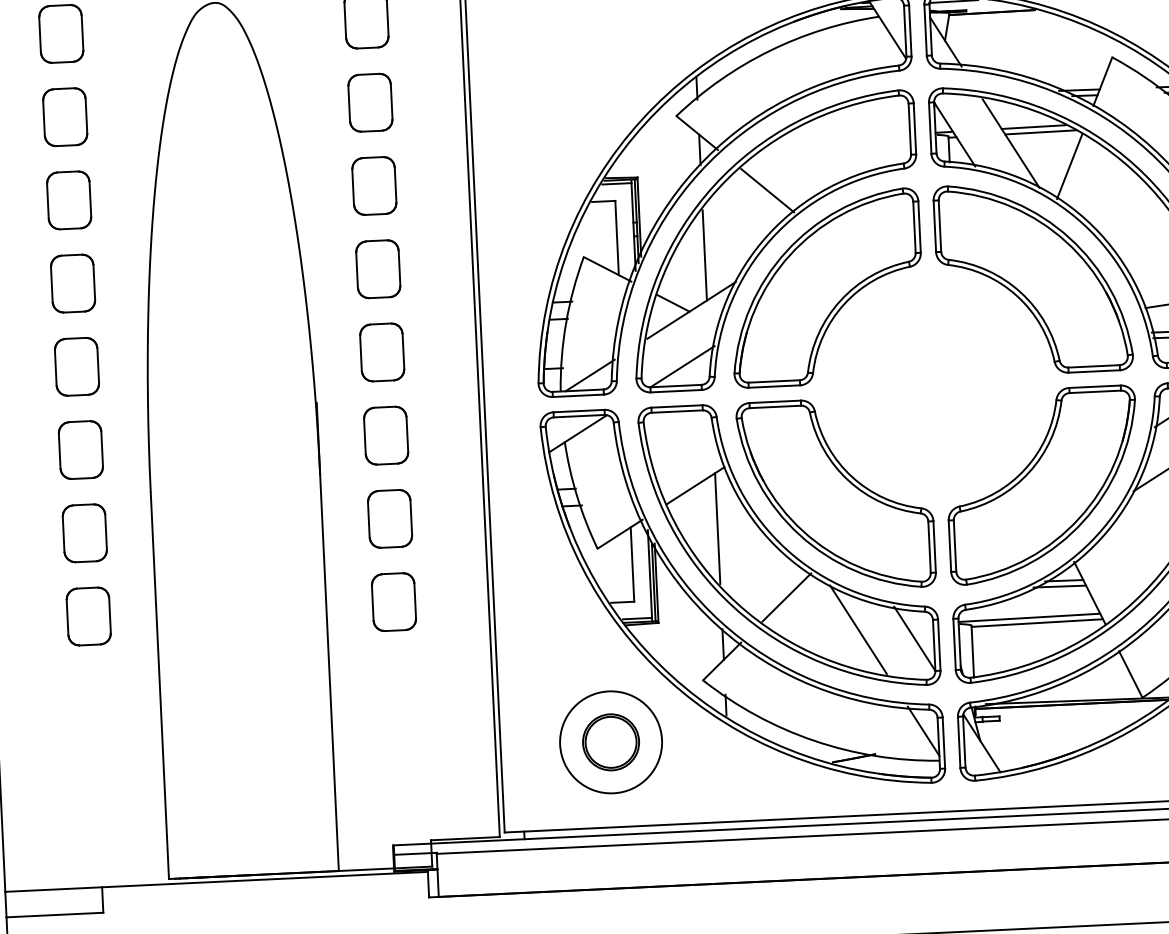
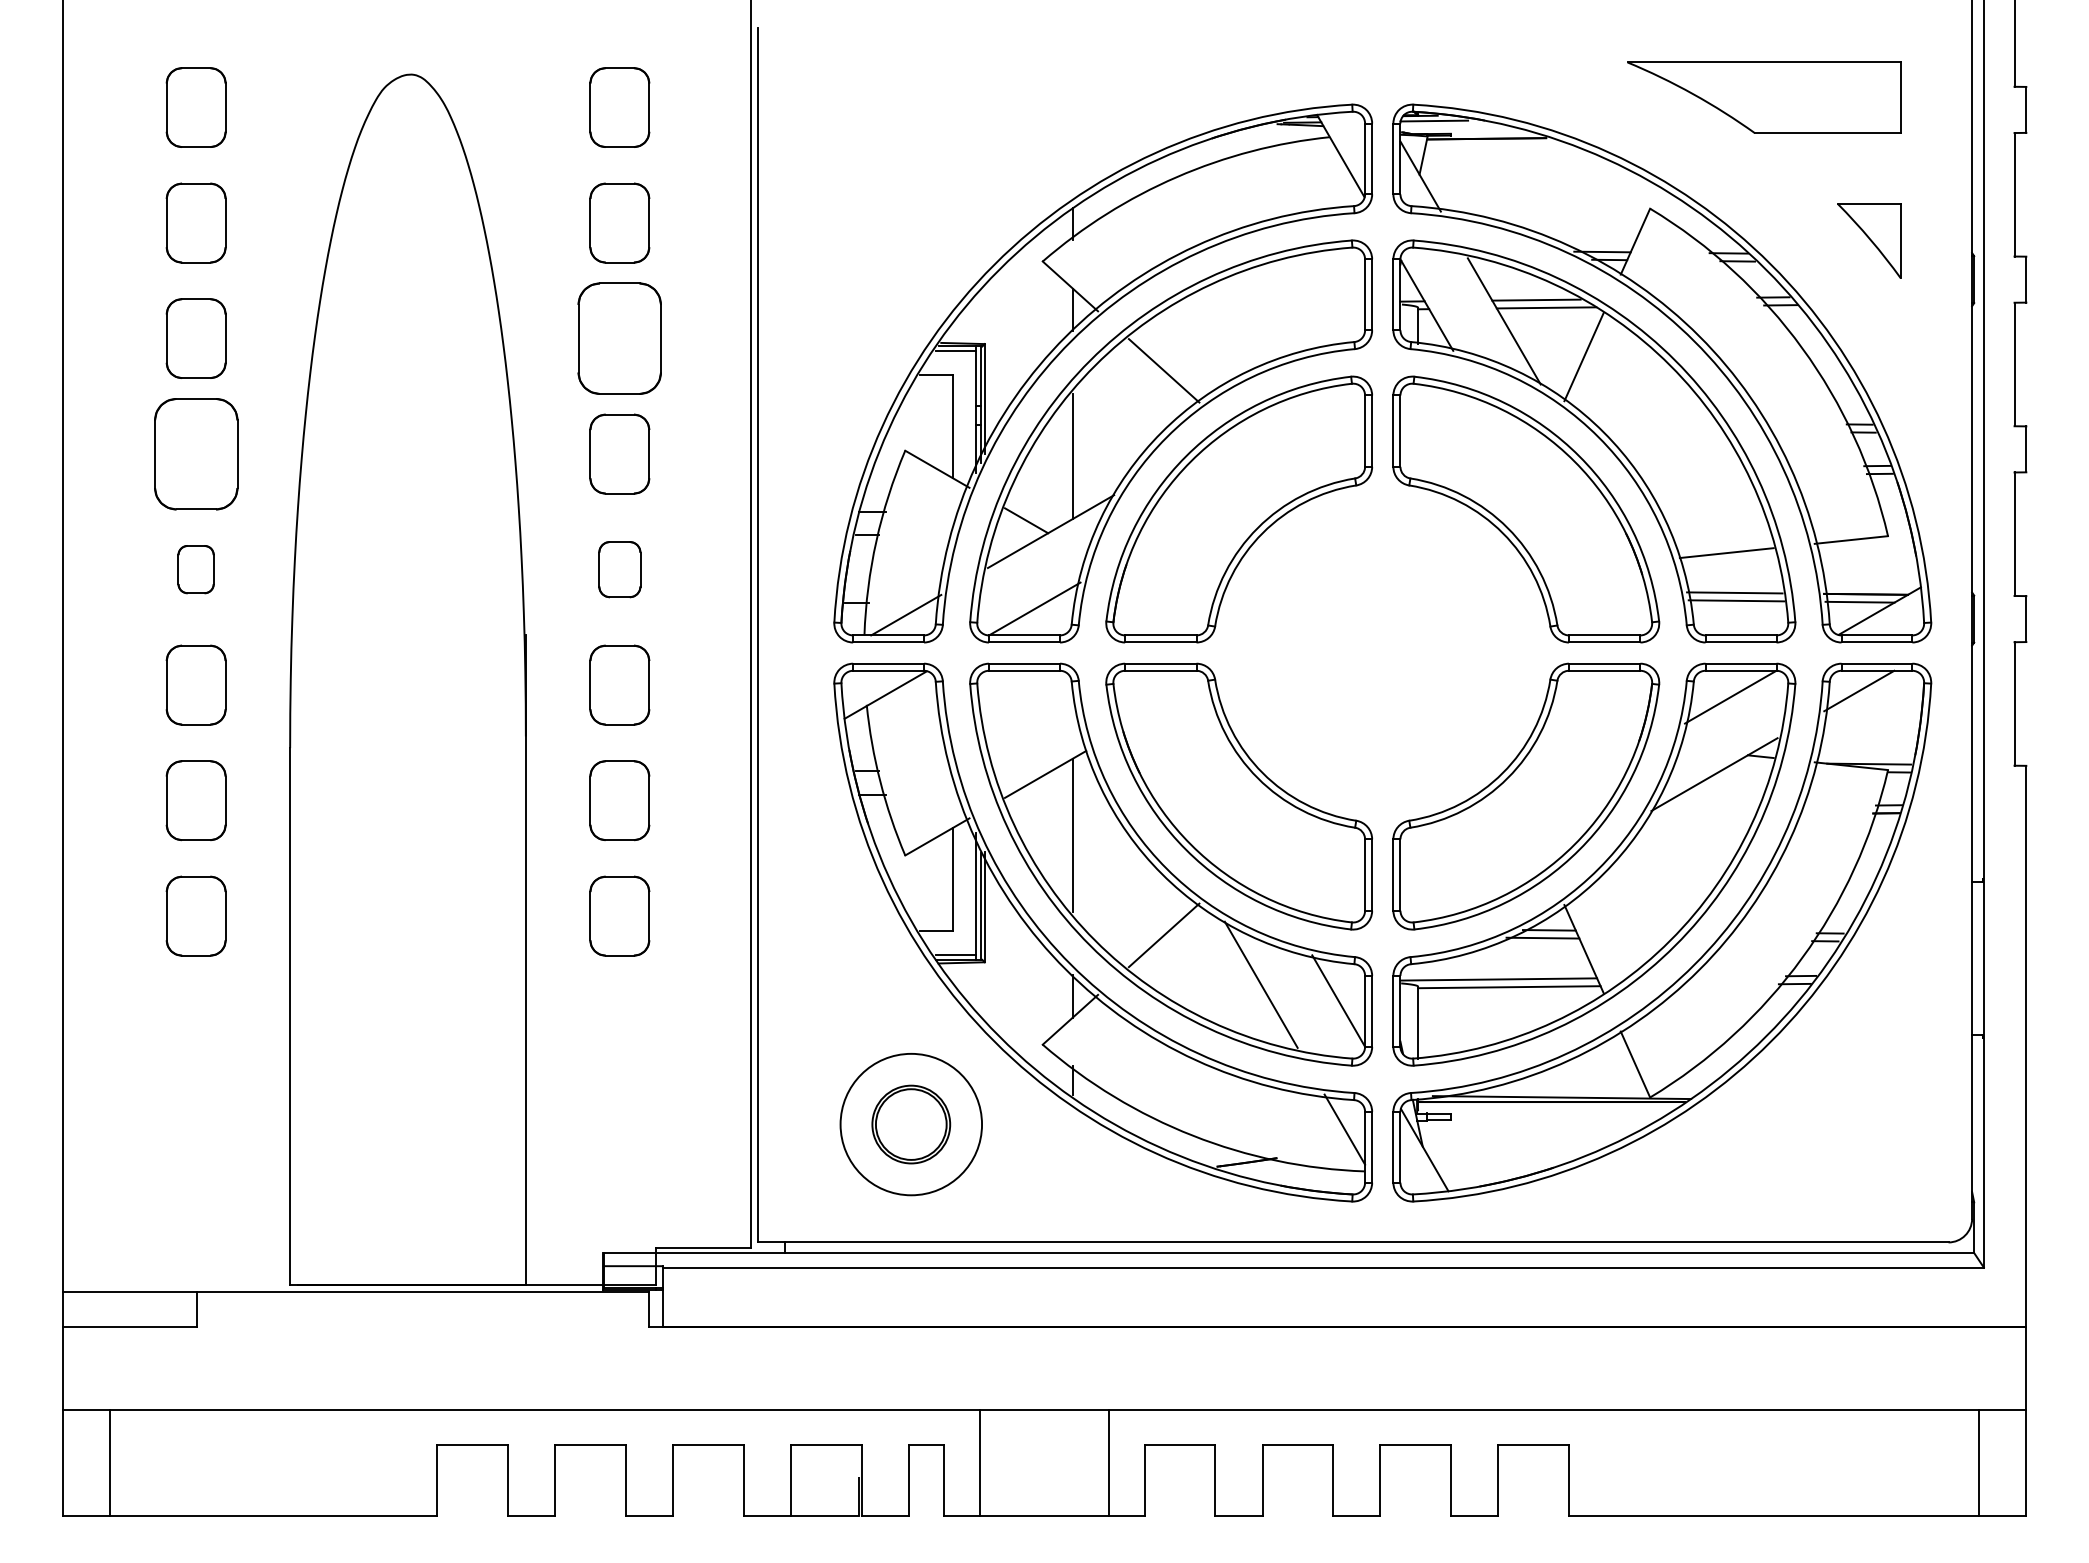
part: (374, 185) -> (619, 338), size x1.4
part: (72, 283) -> (195, 453), size x1.4
part: (381, 352) -> (619, 569), size x0.7
part: (76, 366) -> (195, 569), size x0.6

